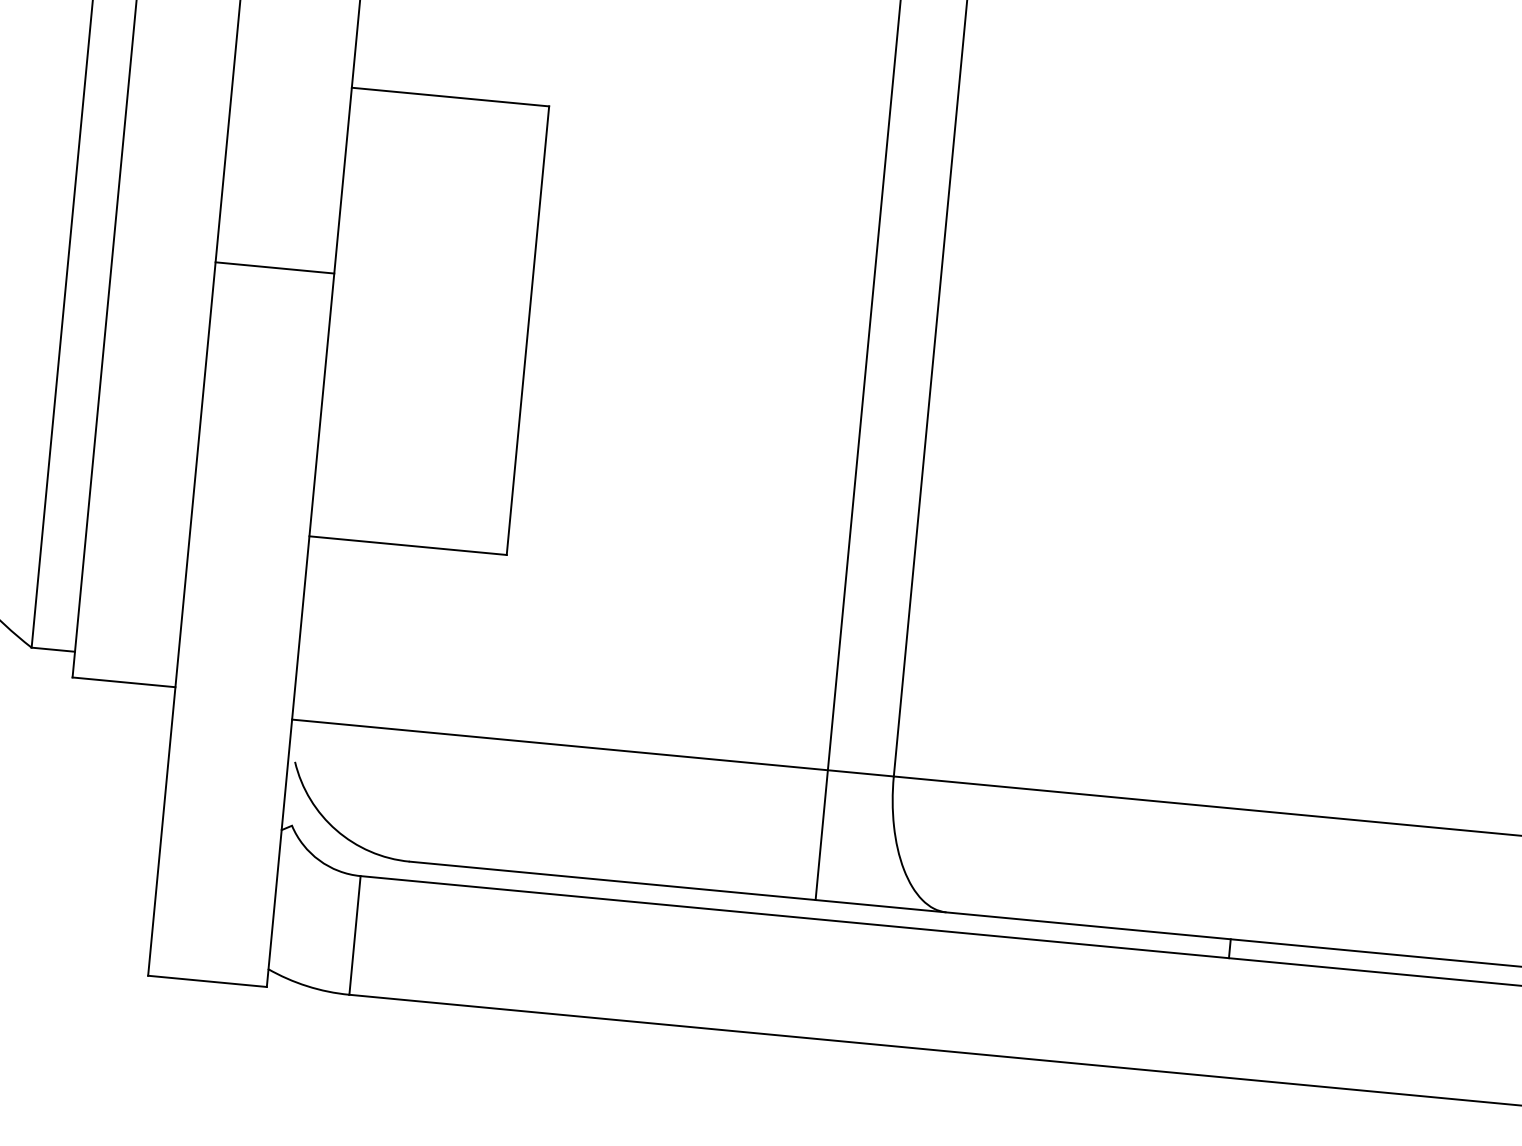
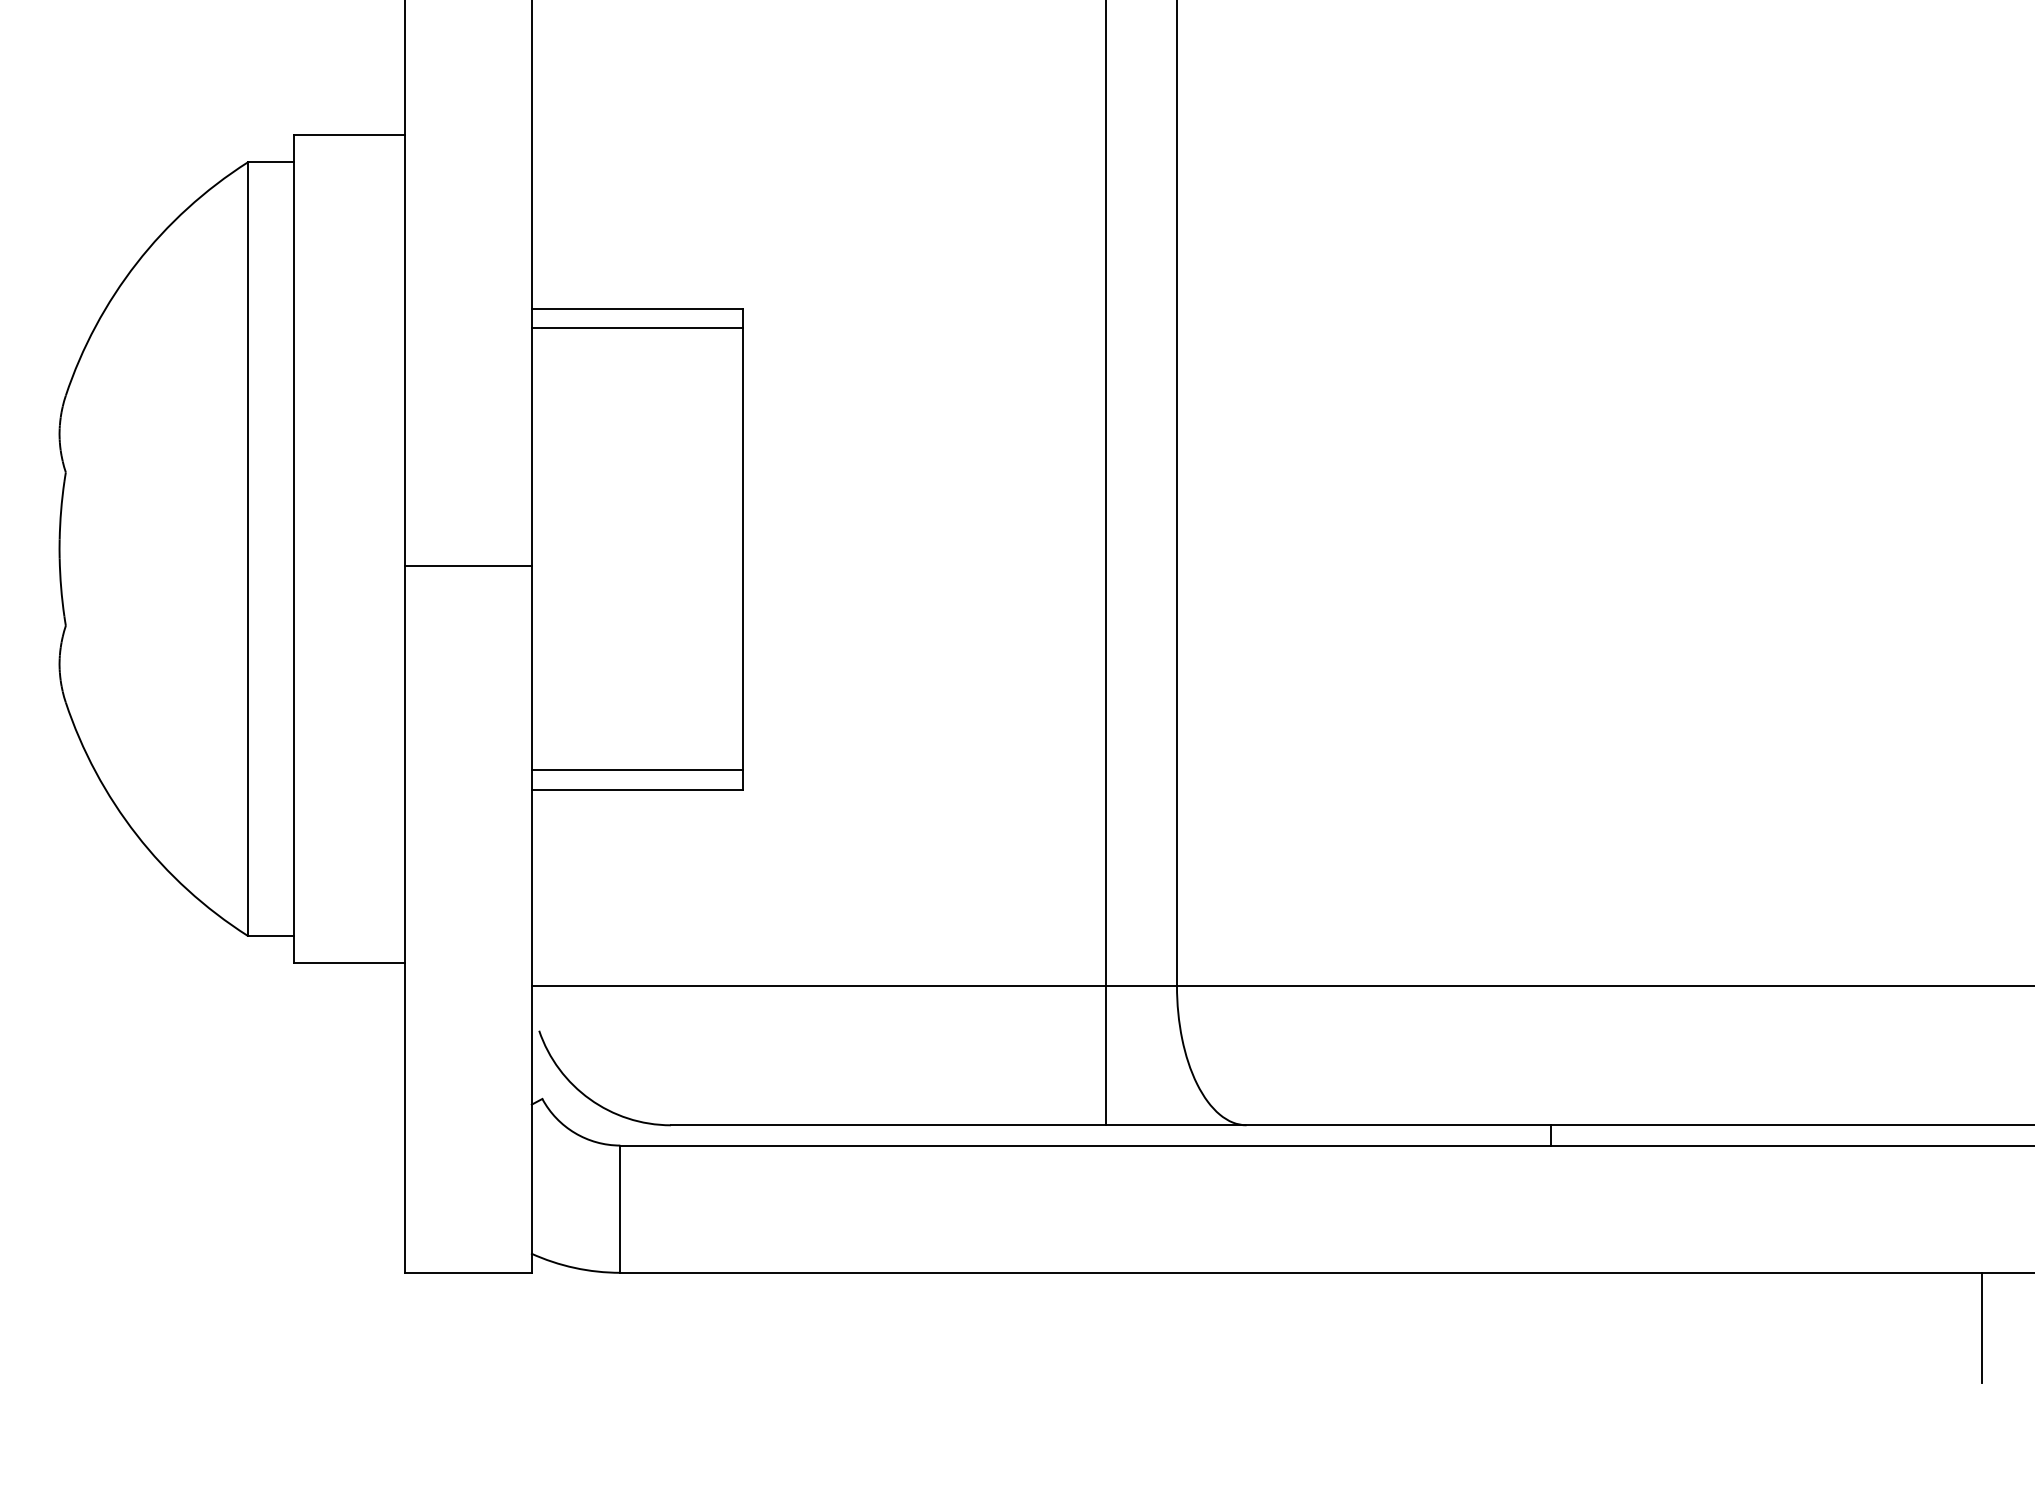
line: (448, 115) -> (637, 328), added
line: (274, 267) -> (467, 565), moved
line: (409, 527) -> (637, 770), added

